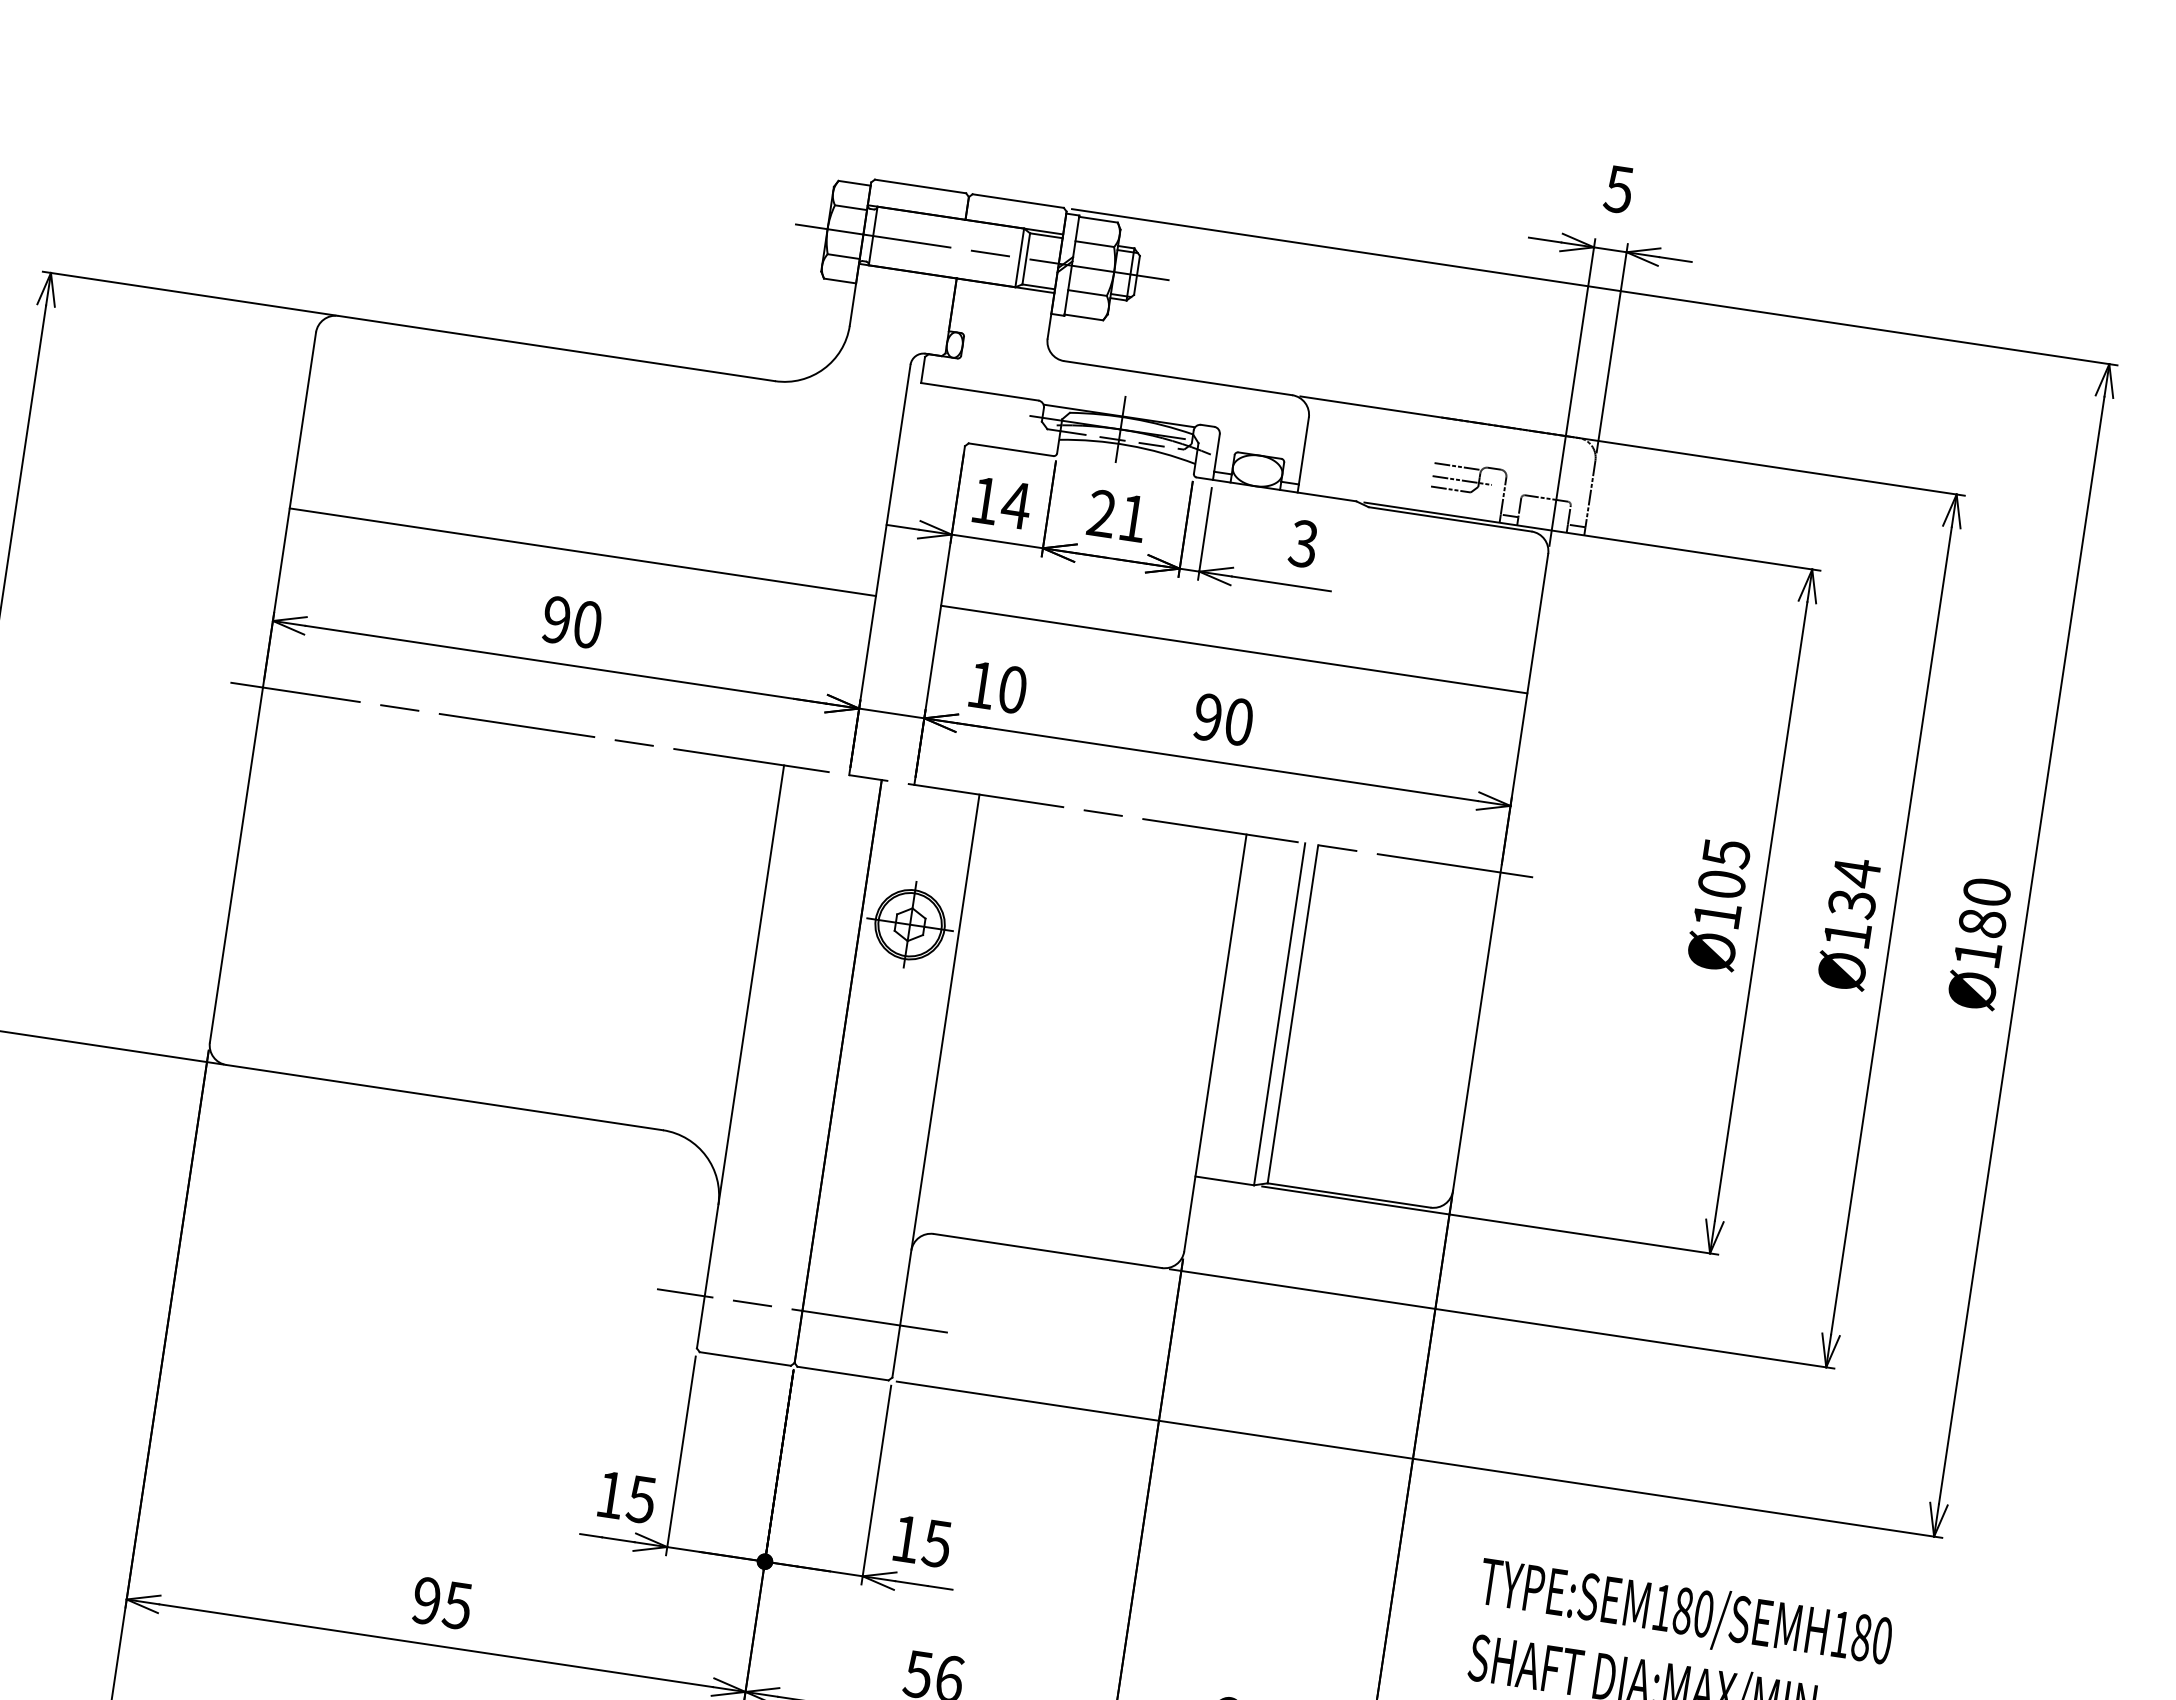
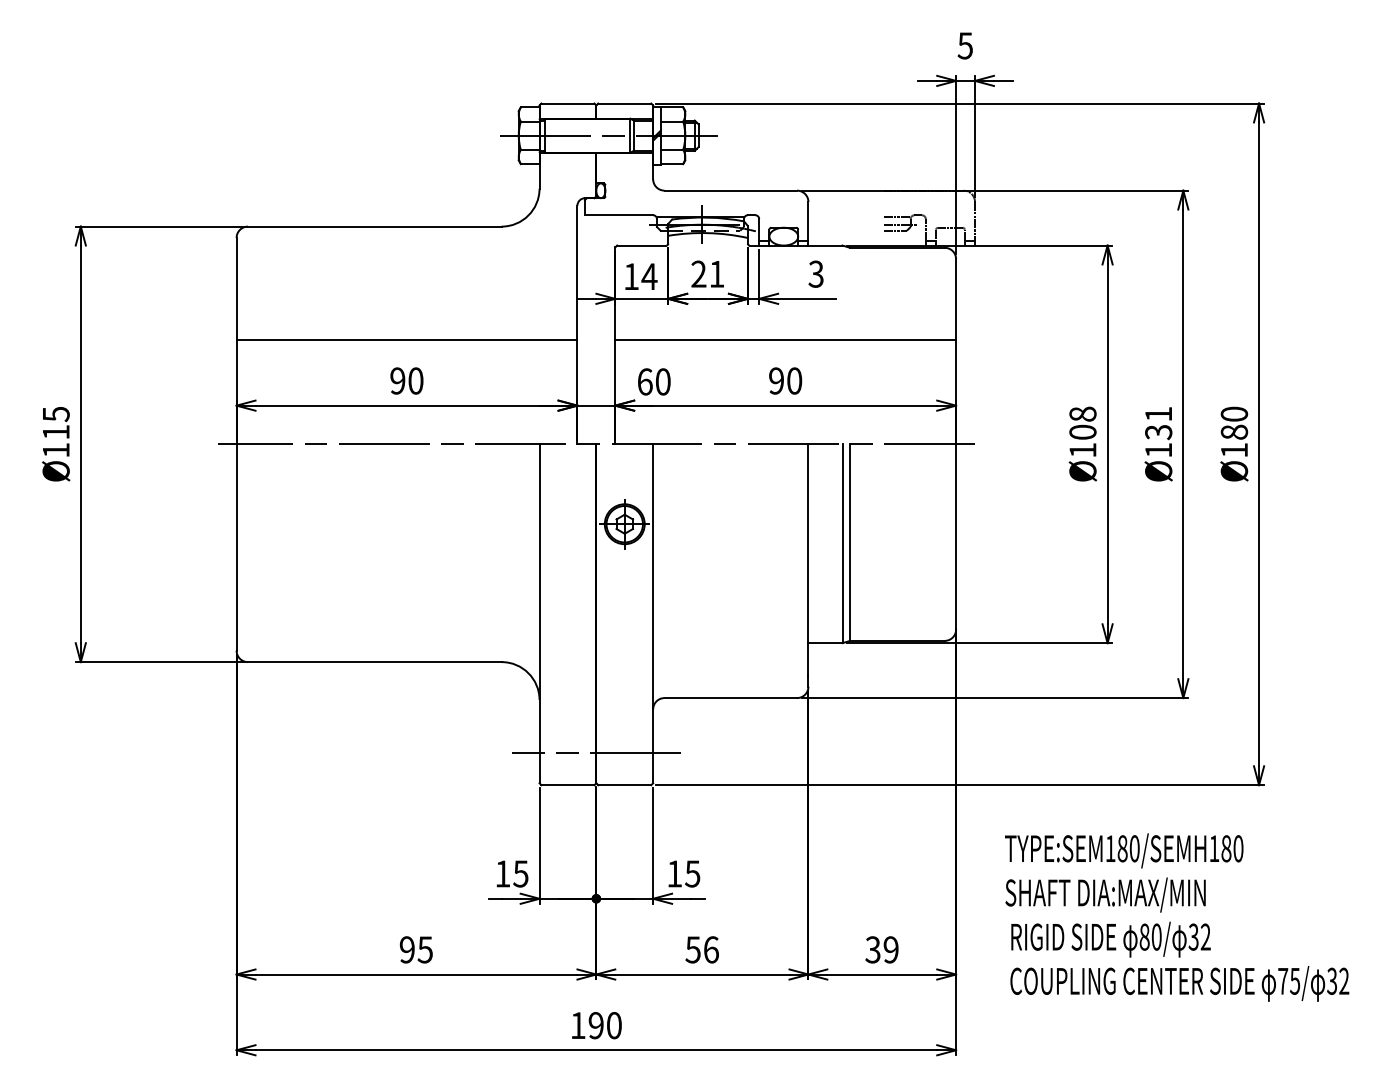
text: (982, 684) -> (645, 381), 10 -> 60
text: (1725, 853) -> (1082, 414), Ø105 -> Ø108
text: (1856, 873) -> (1158, 414), Ø134 -> Ø131

